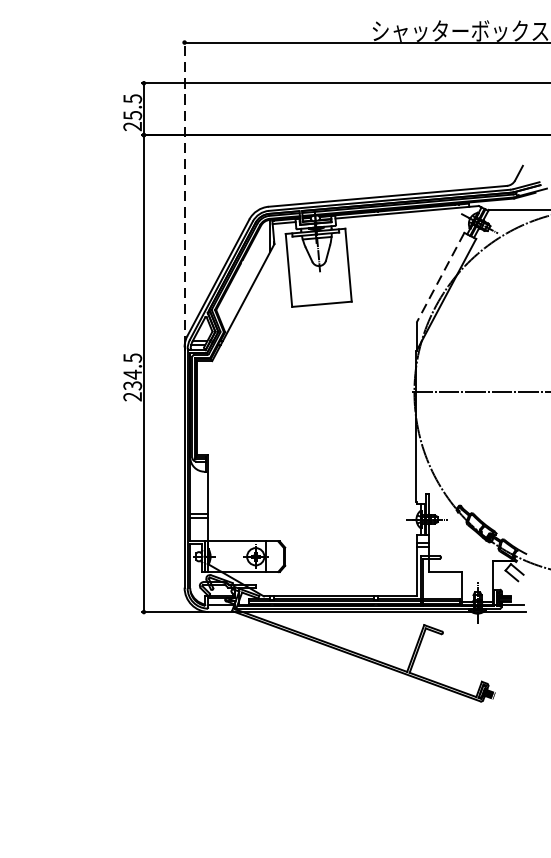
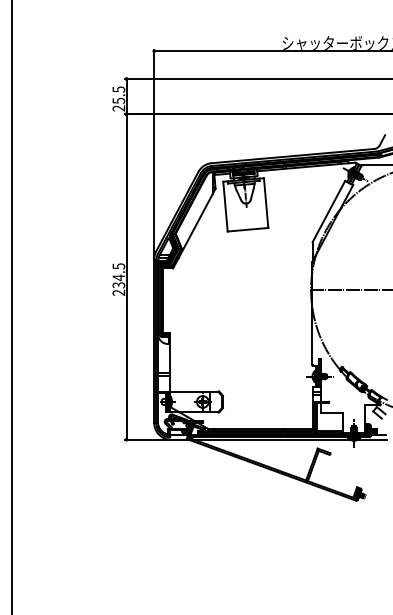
line: (184, 192) -> (154, 153), dashed -> solid
line: (439, 277) -> (328, 211), dashed -> solid

